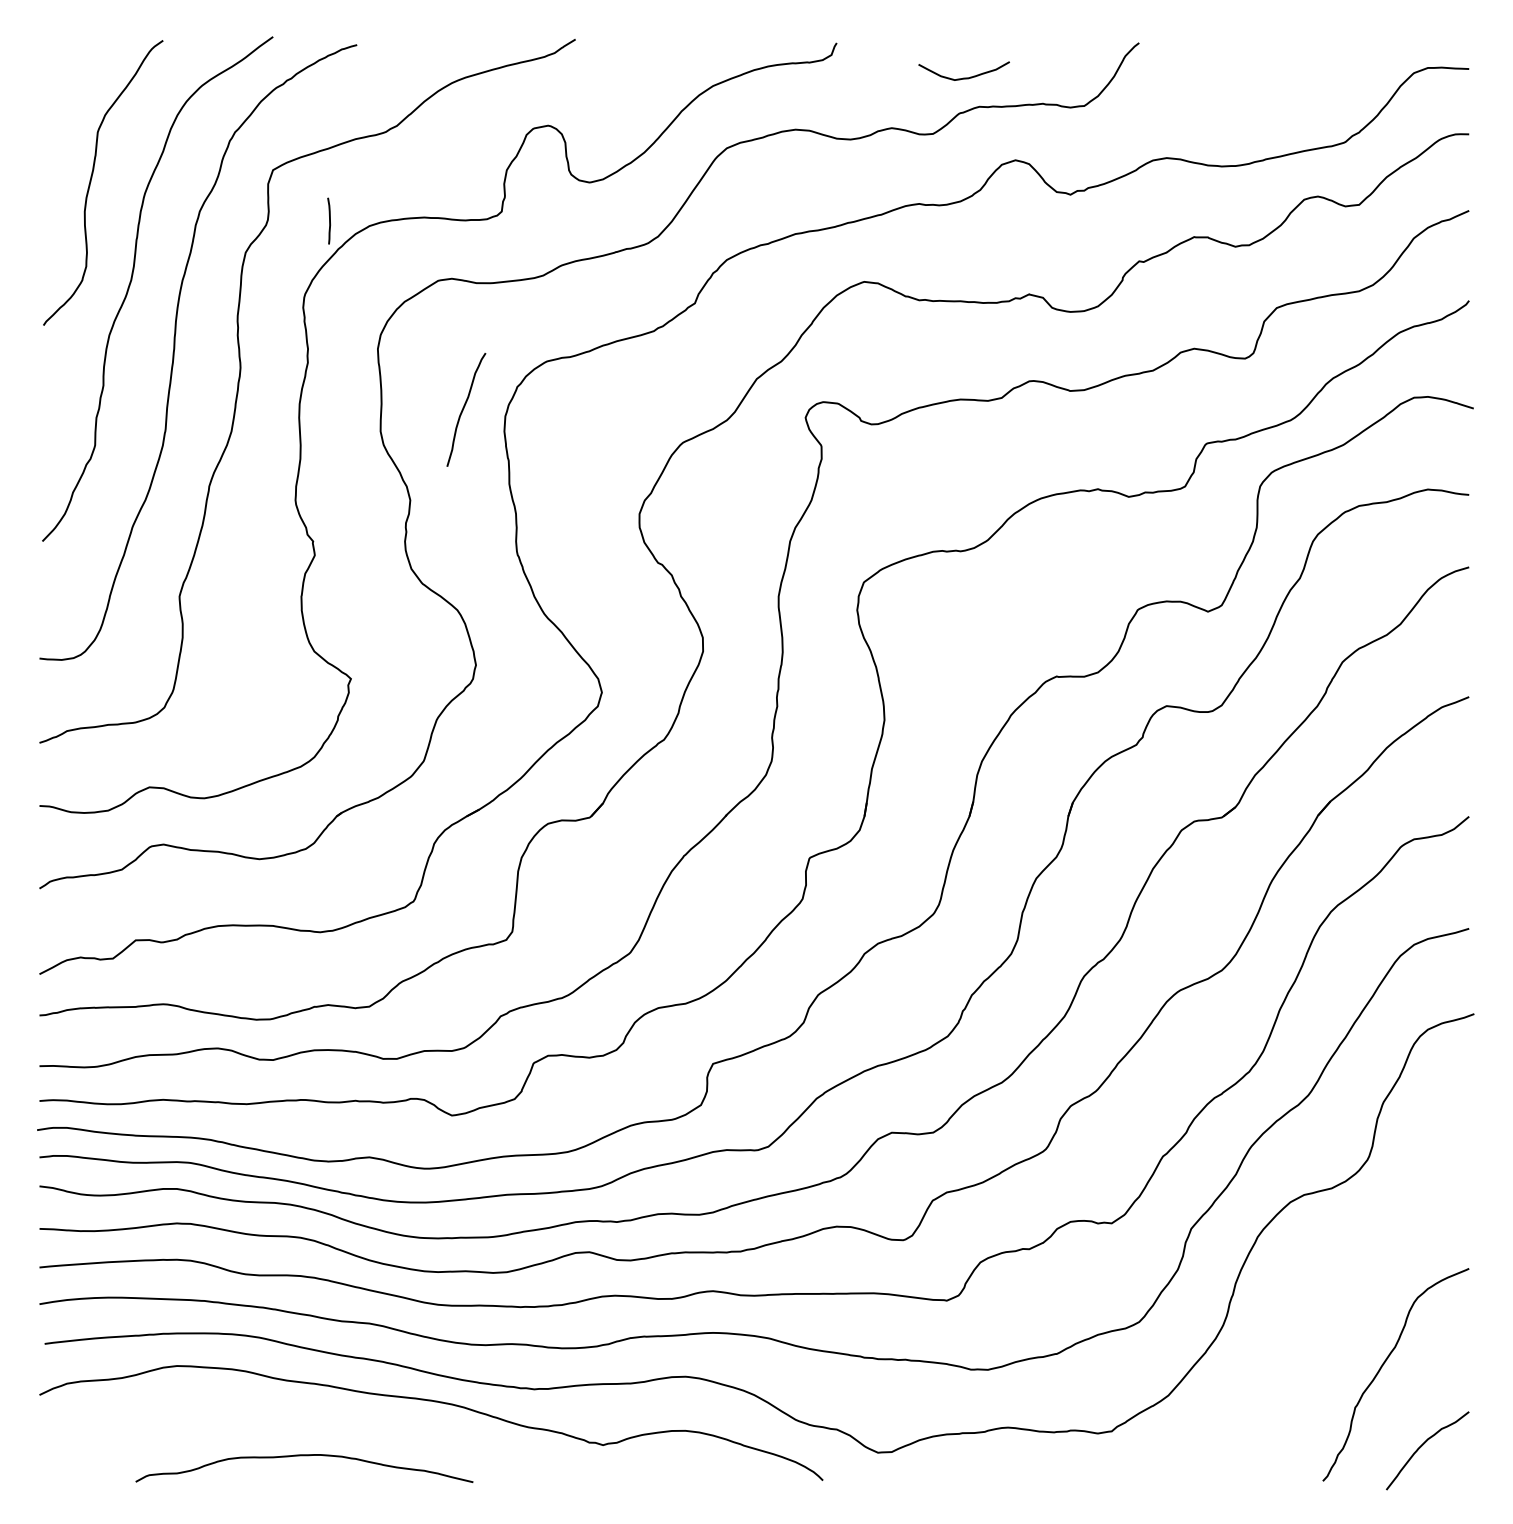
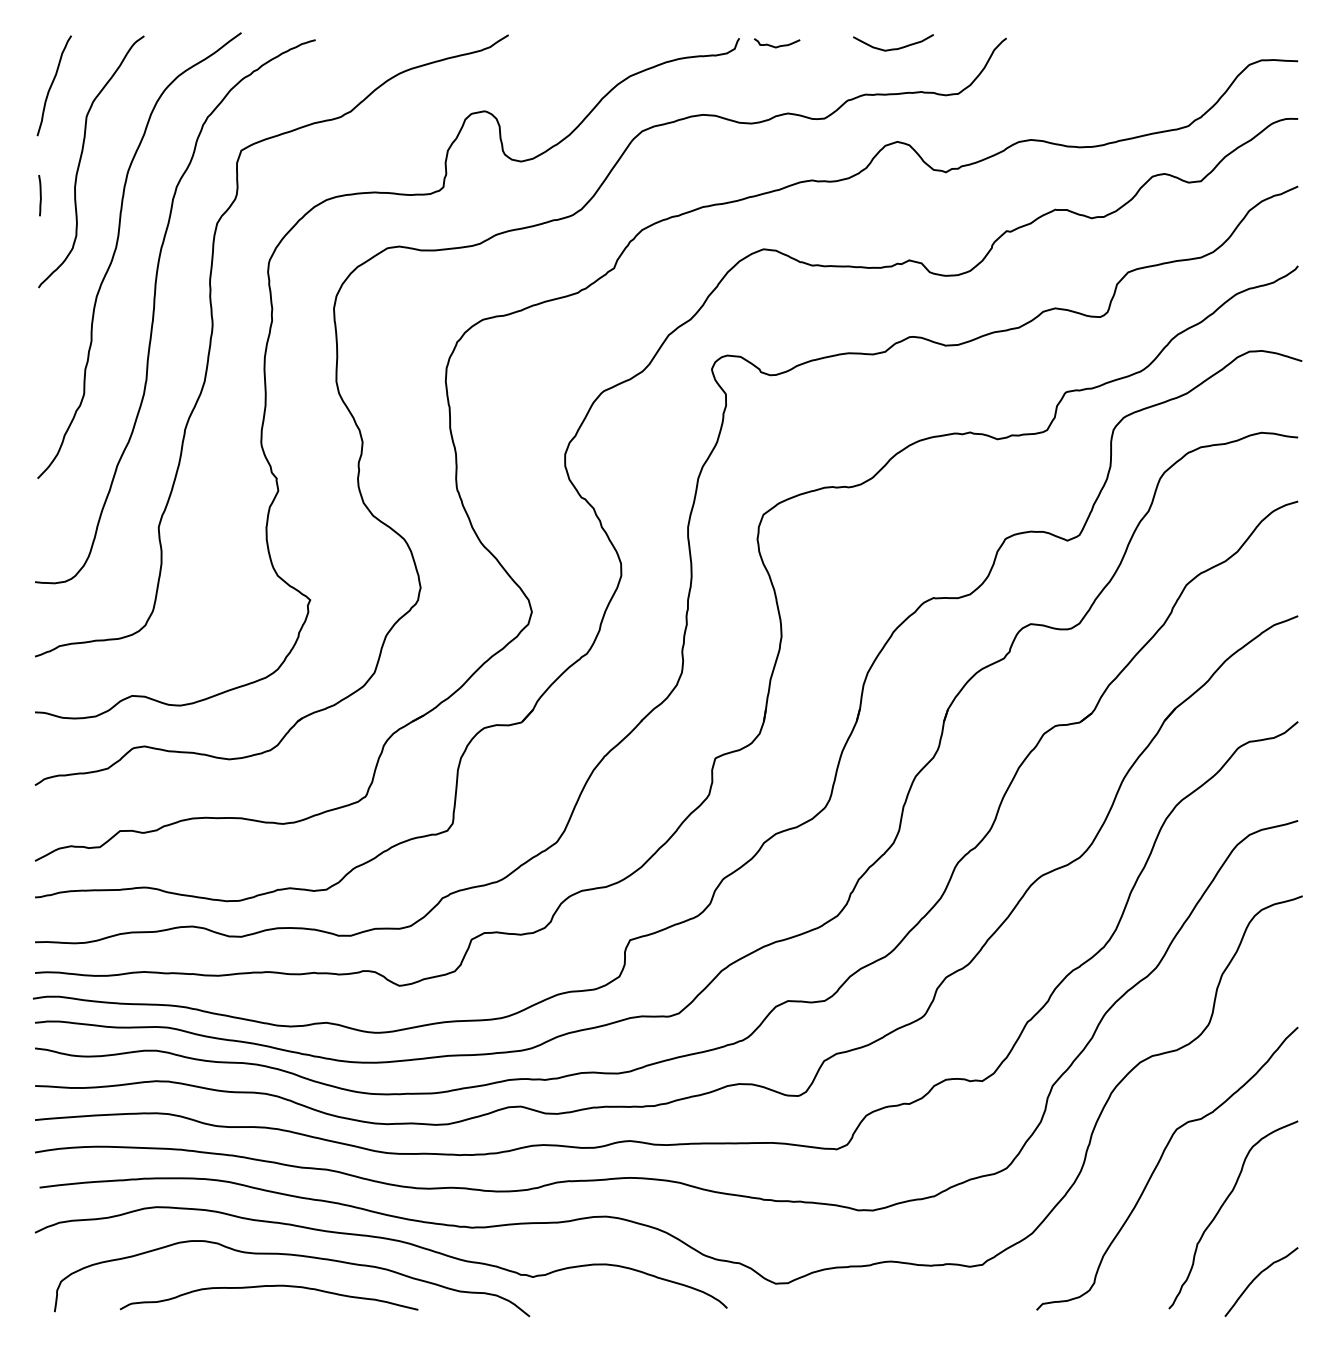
curve: (880, 51) -> (778, 45), added
curve: (963, 77) -> (892, 48), moved
line: (329, 220) -> (40, 195), moved
curve: (464, 408) -> (52, 84), moved
curve: (1311, 1317) -> (1158, 1164), added
curve: (332, 1421) -> (293, 1256), added

